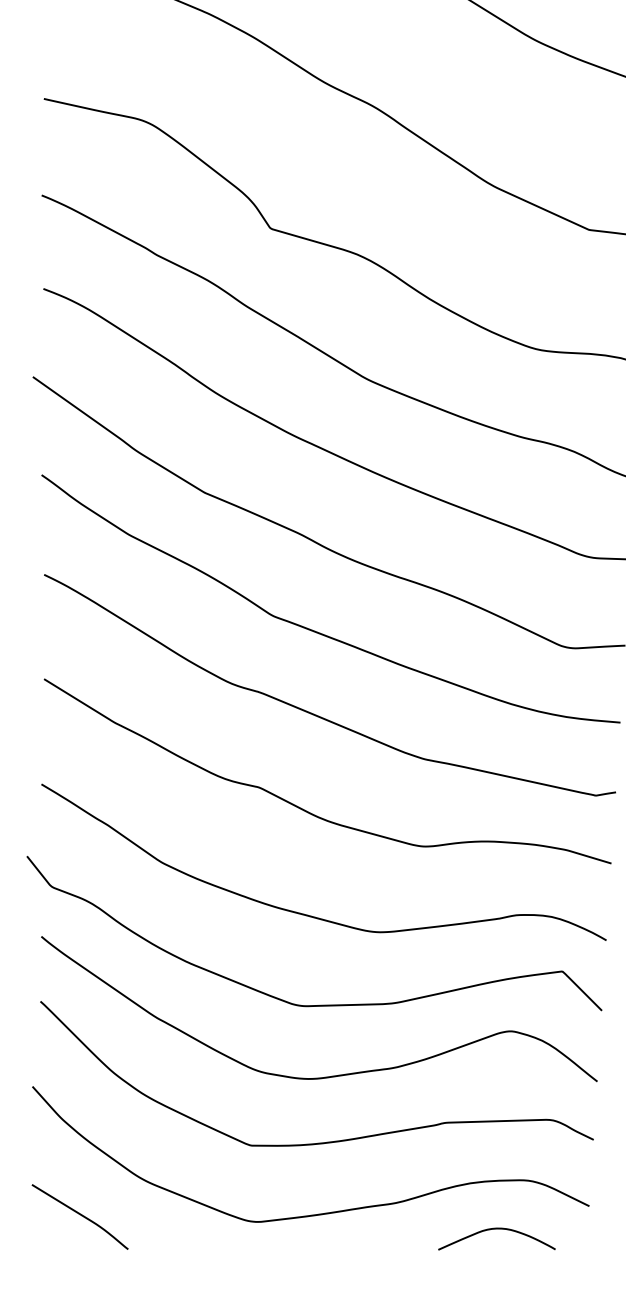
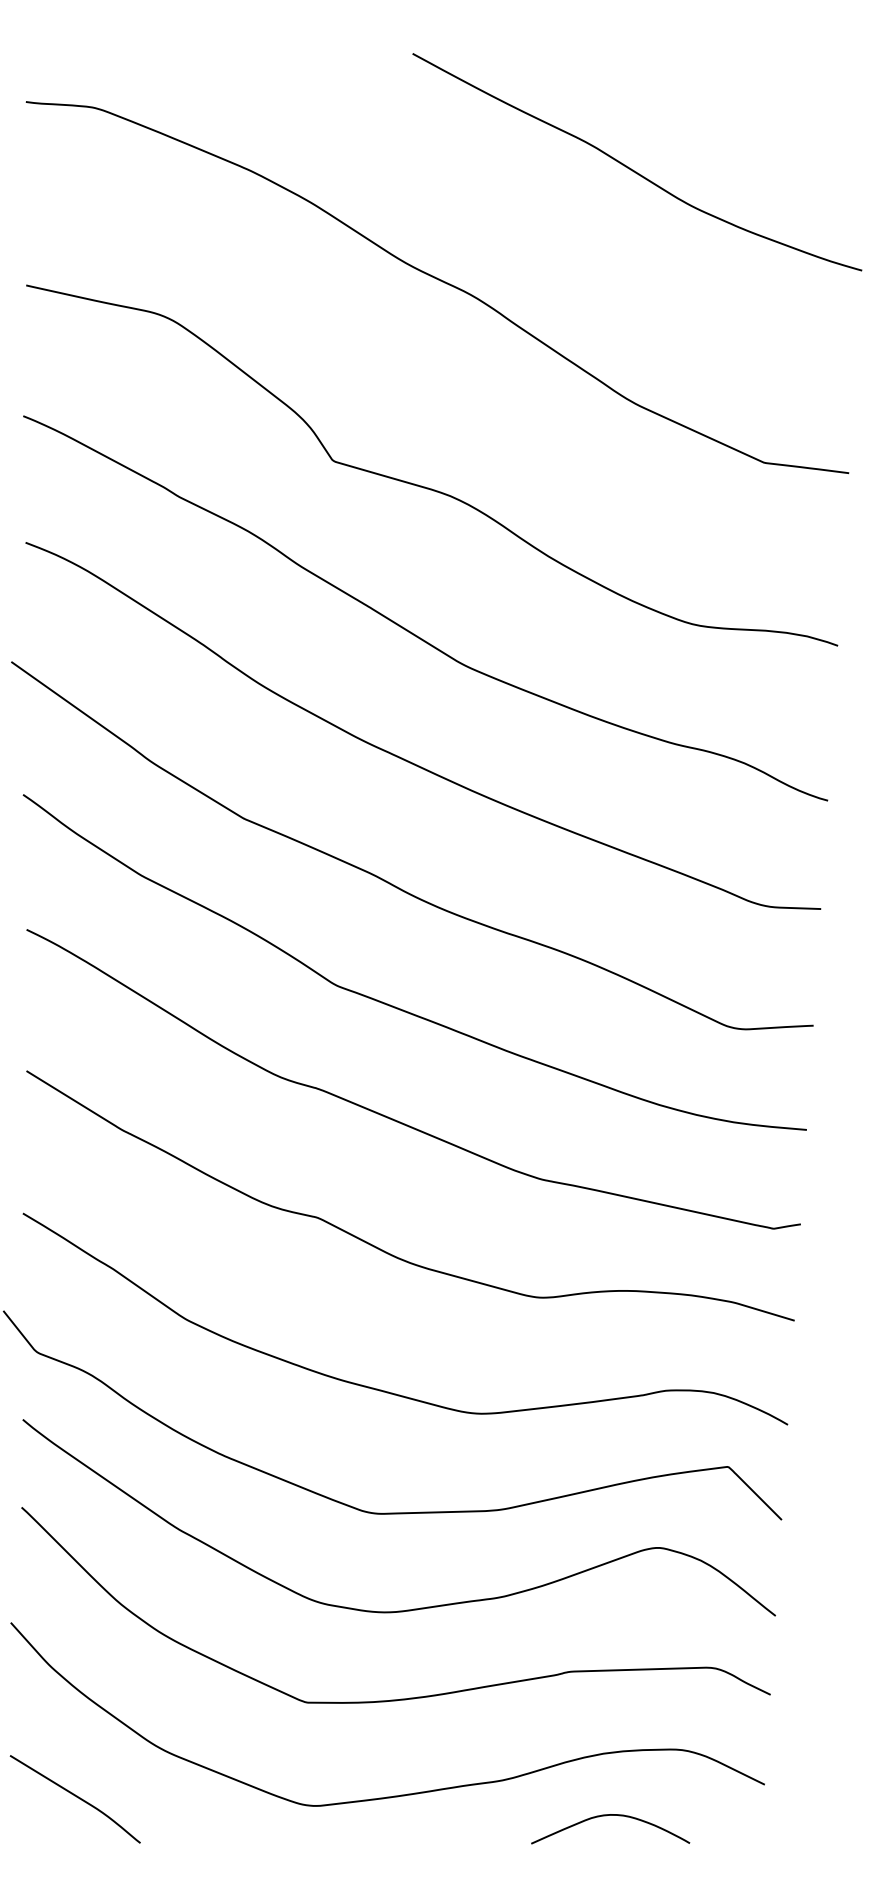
curve: (493, 1229) -> (606, 1816), moved

